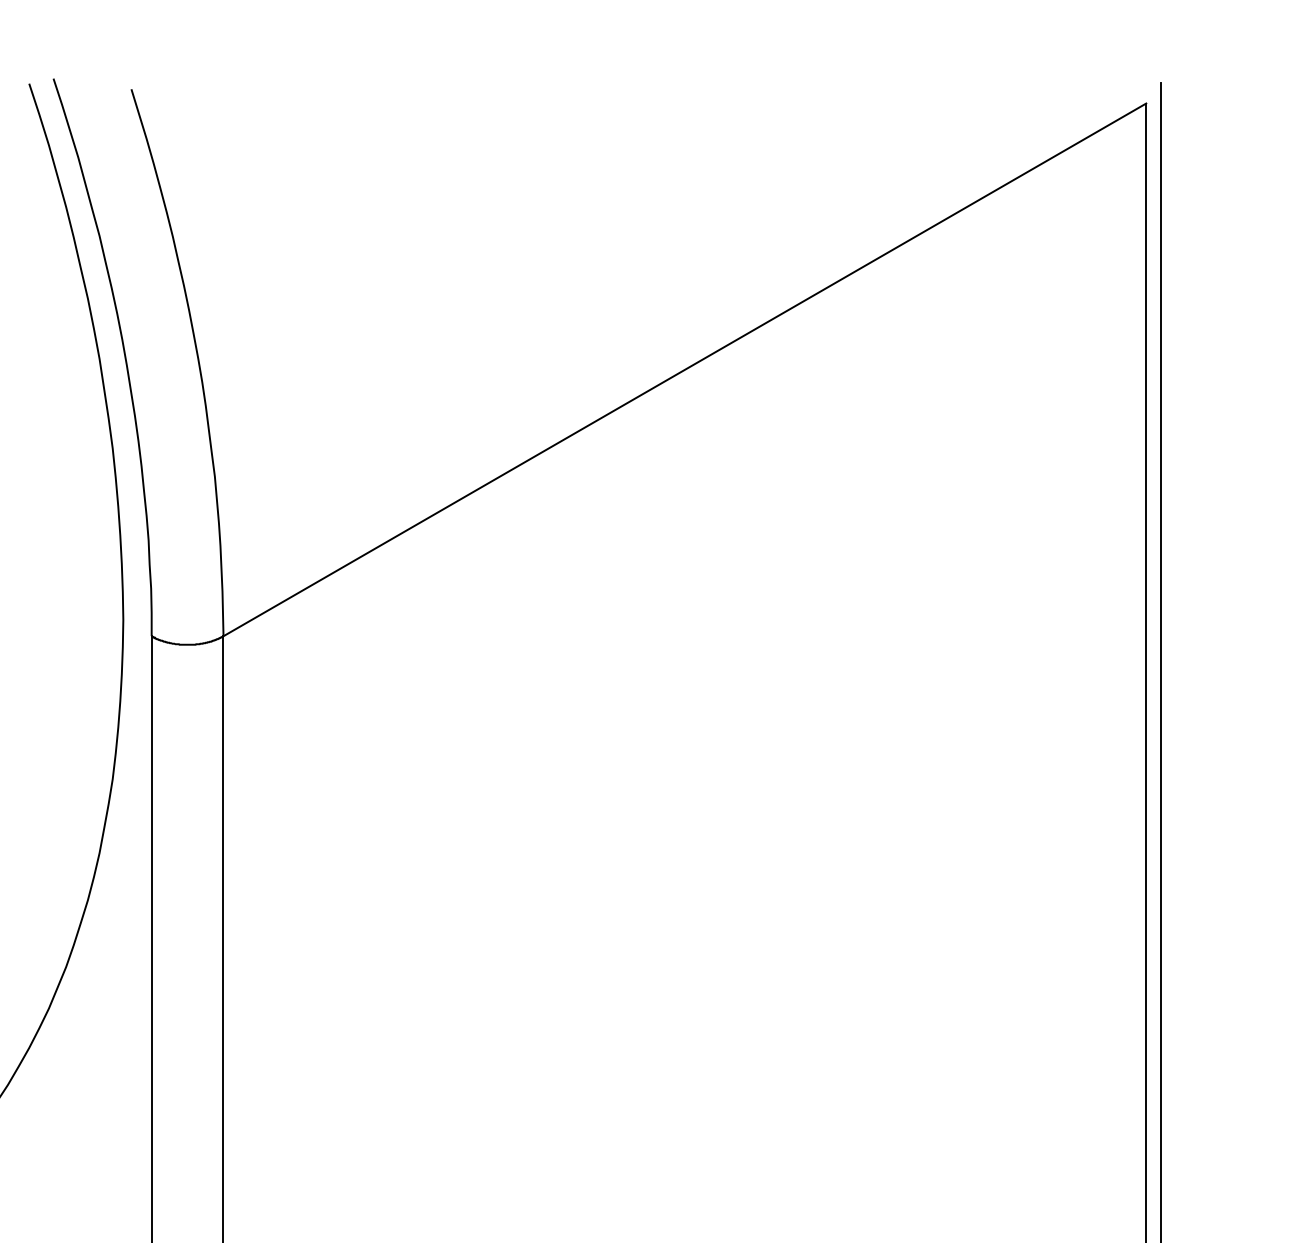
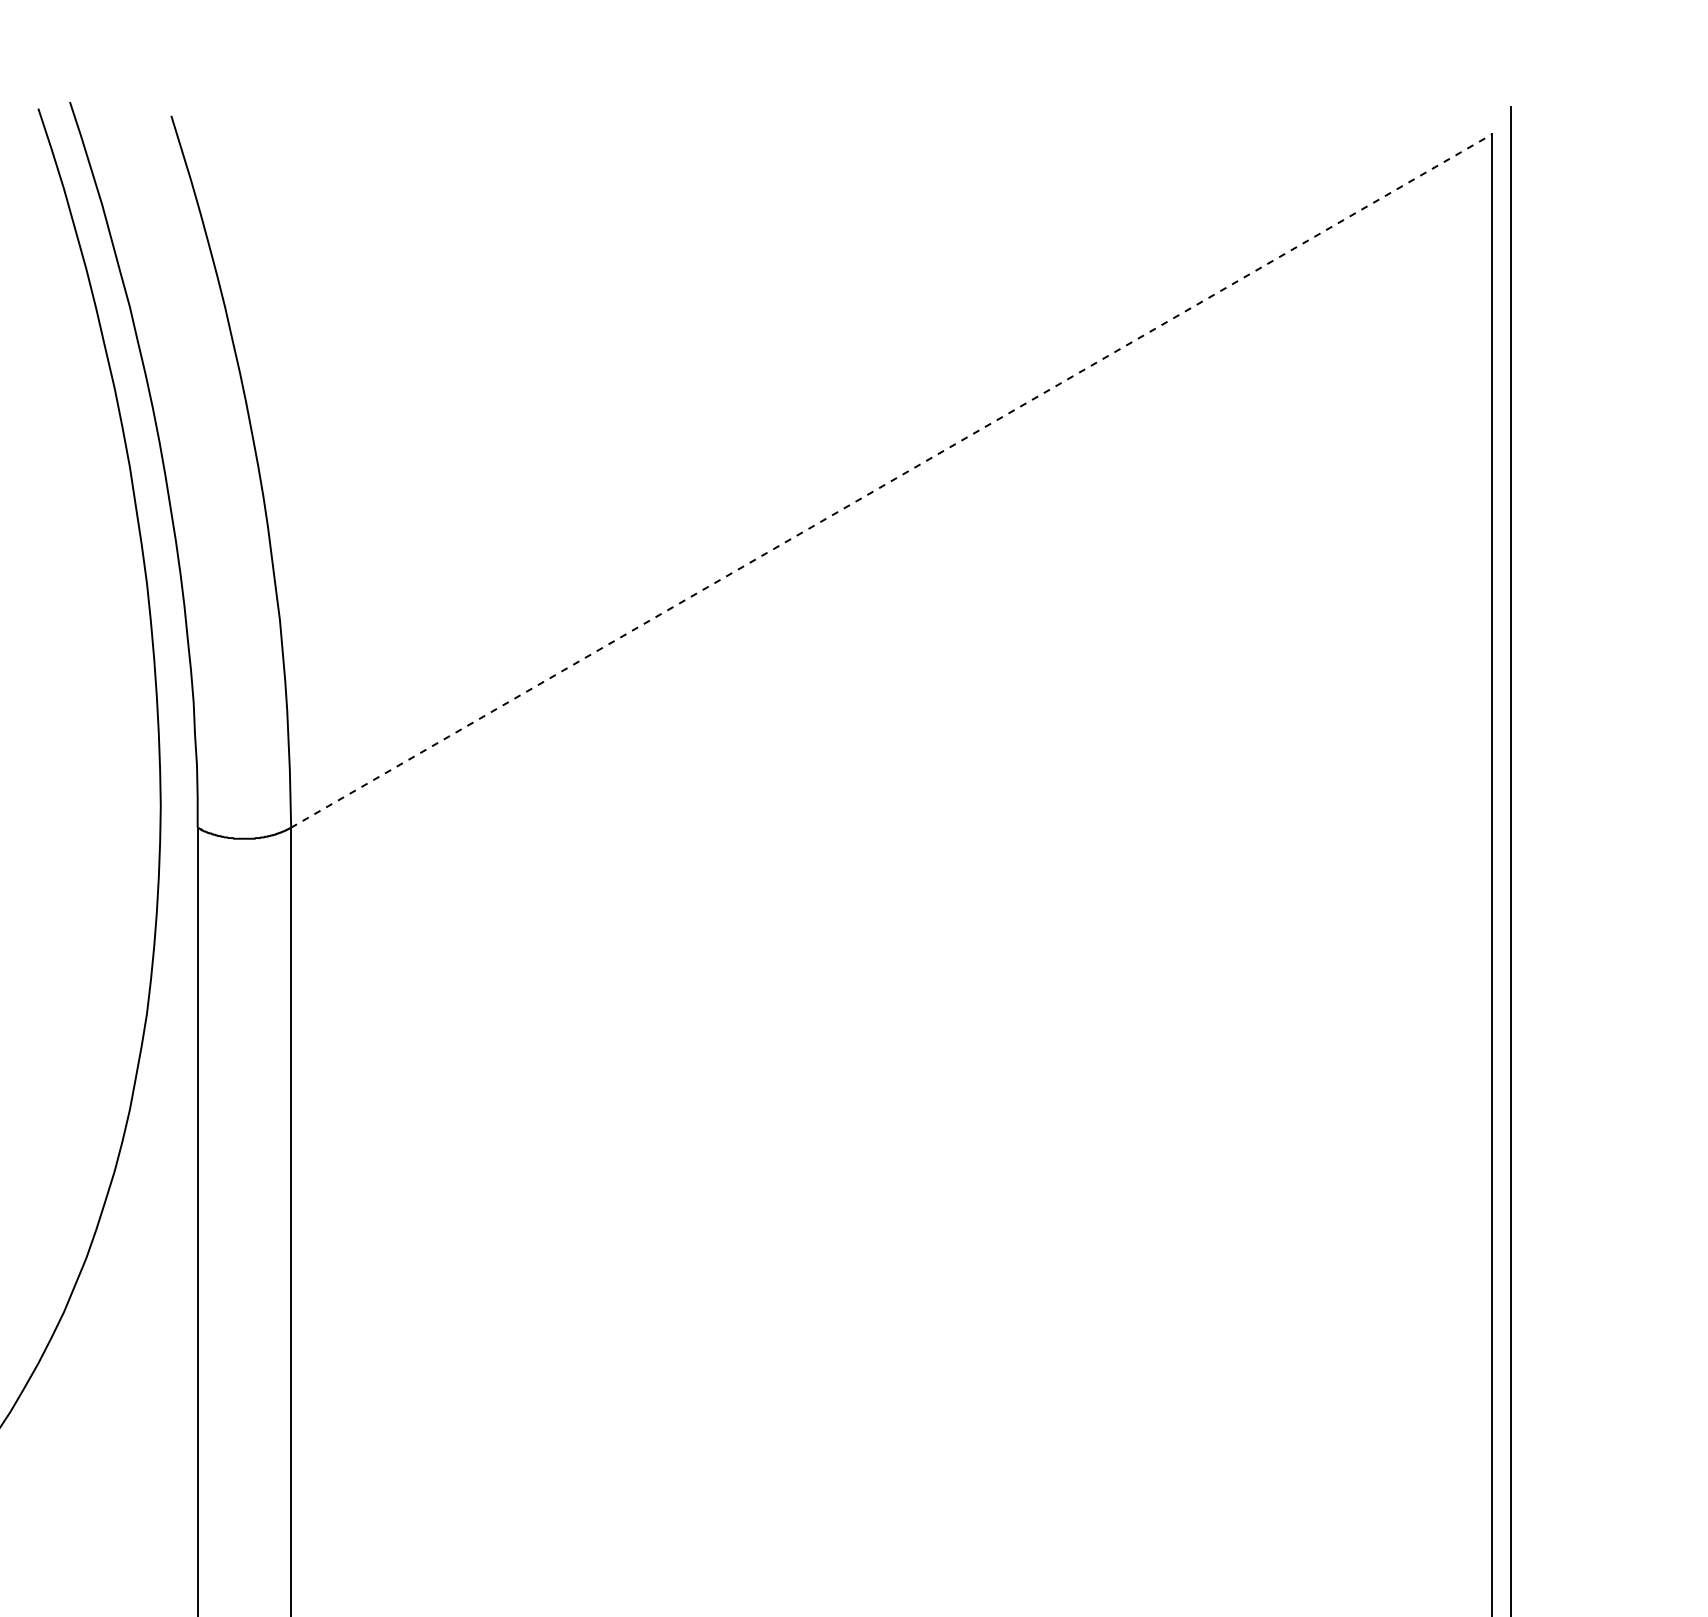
line: (684, 369) -> (891, 480), solid -> dashed

